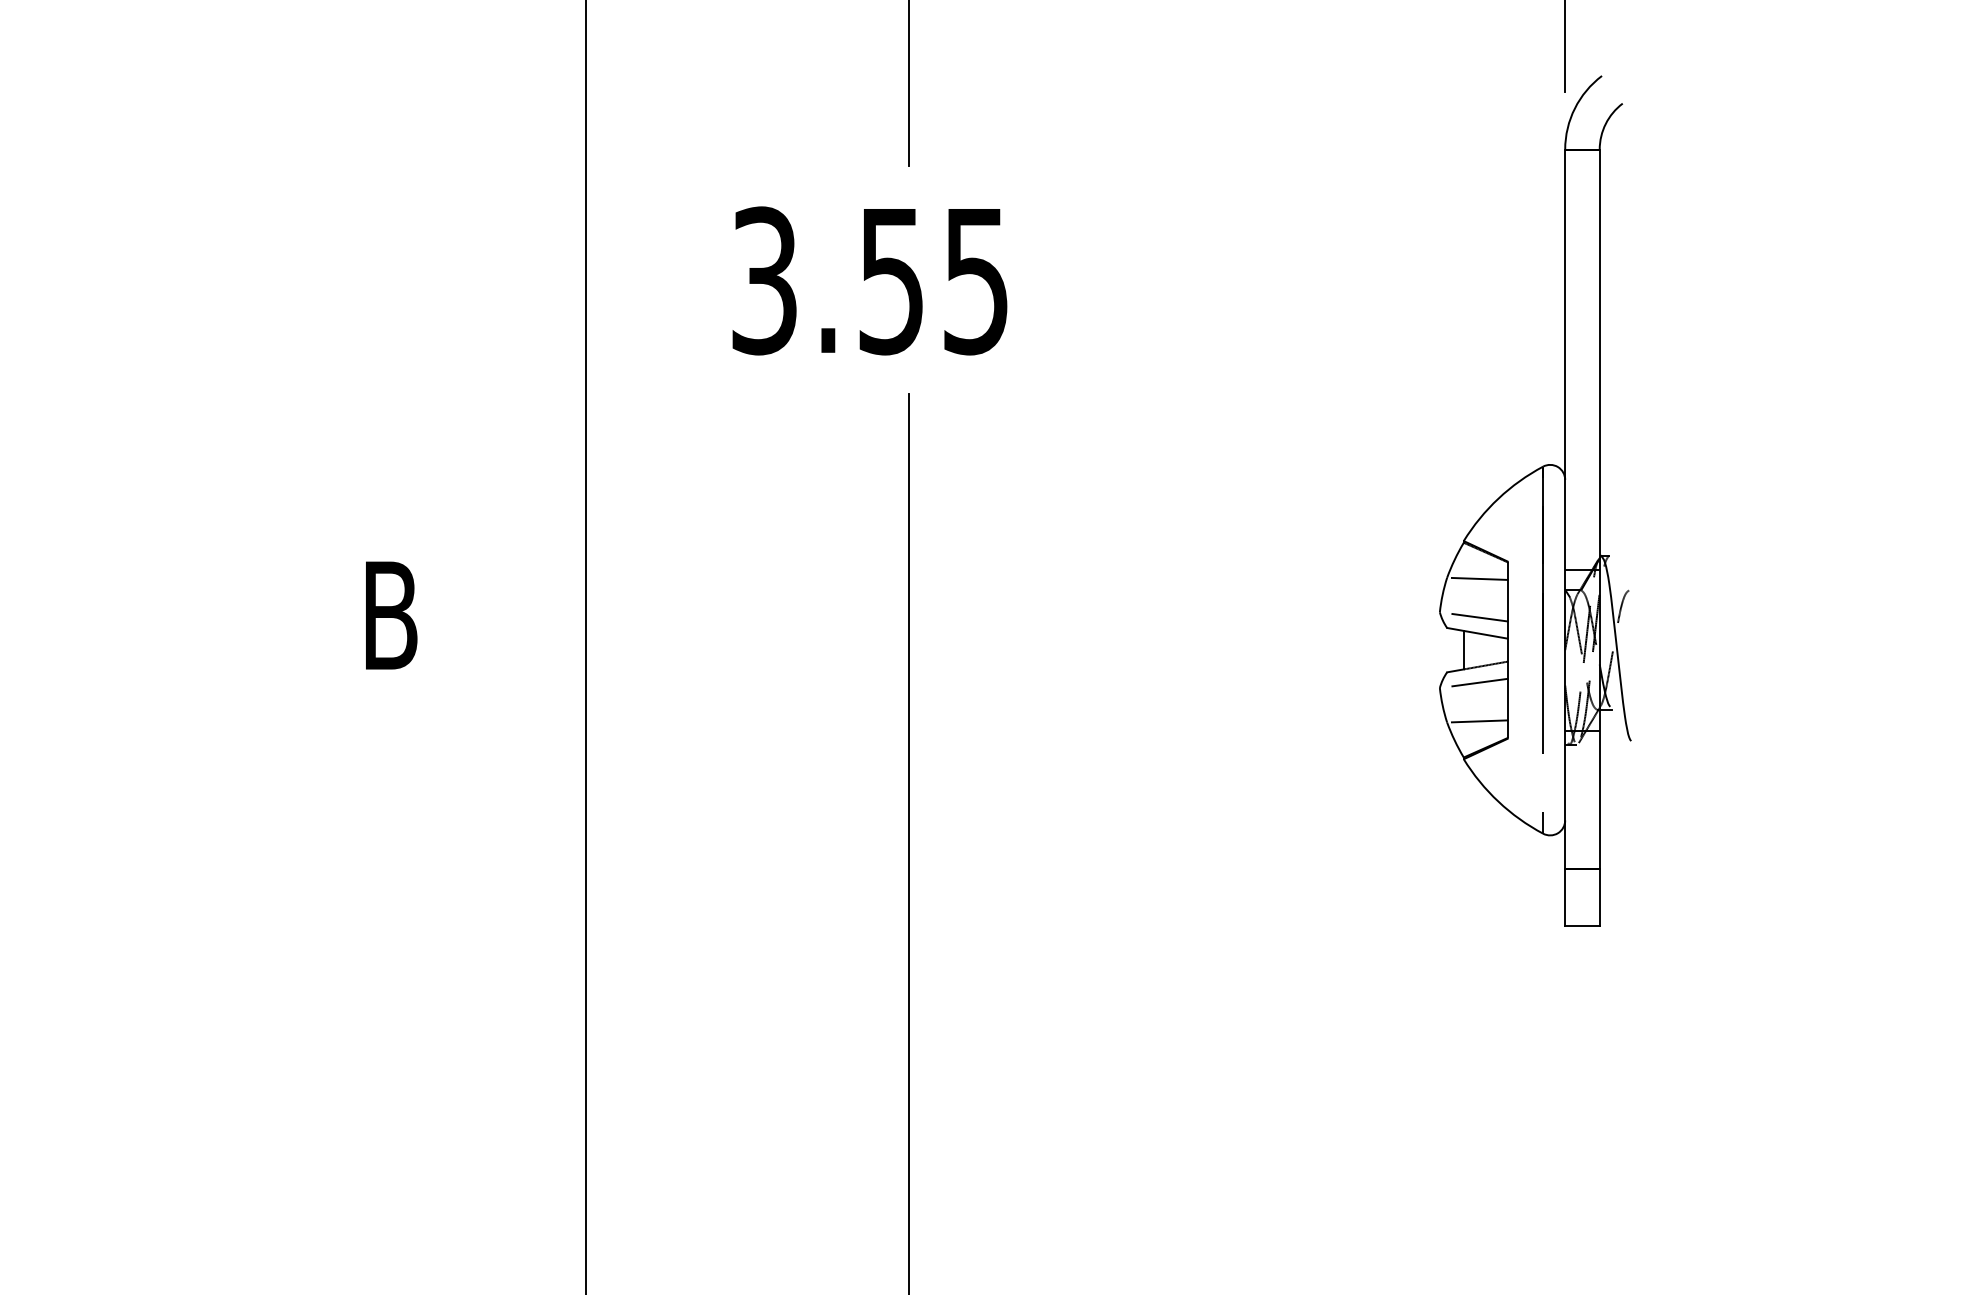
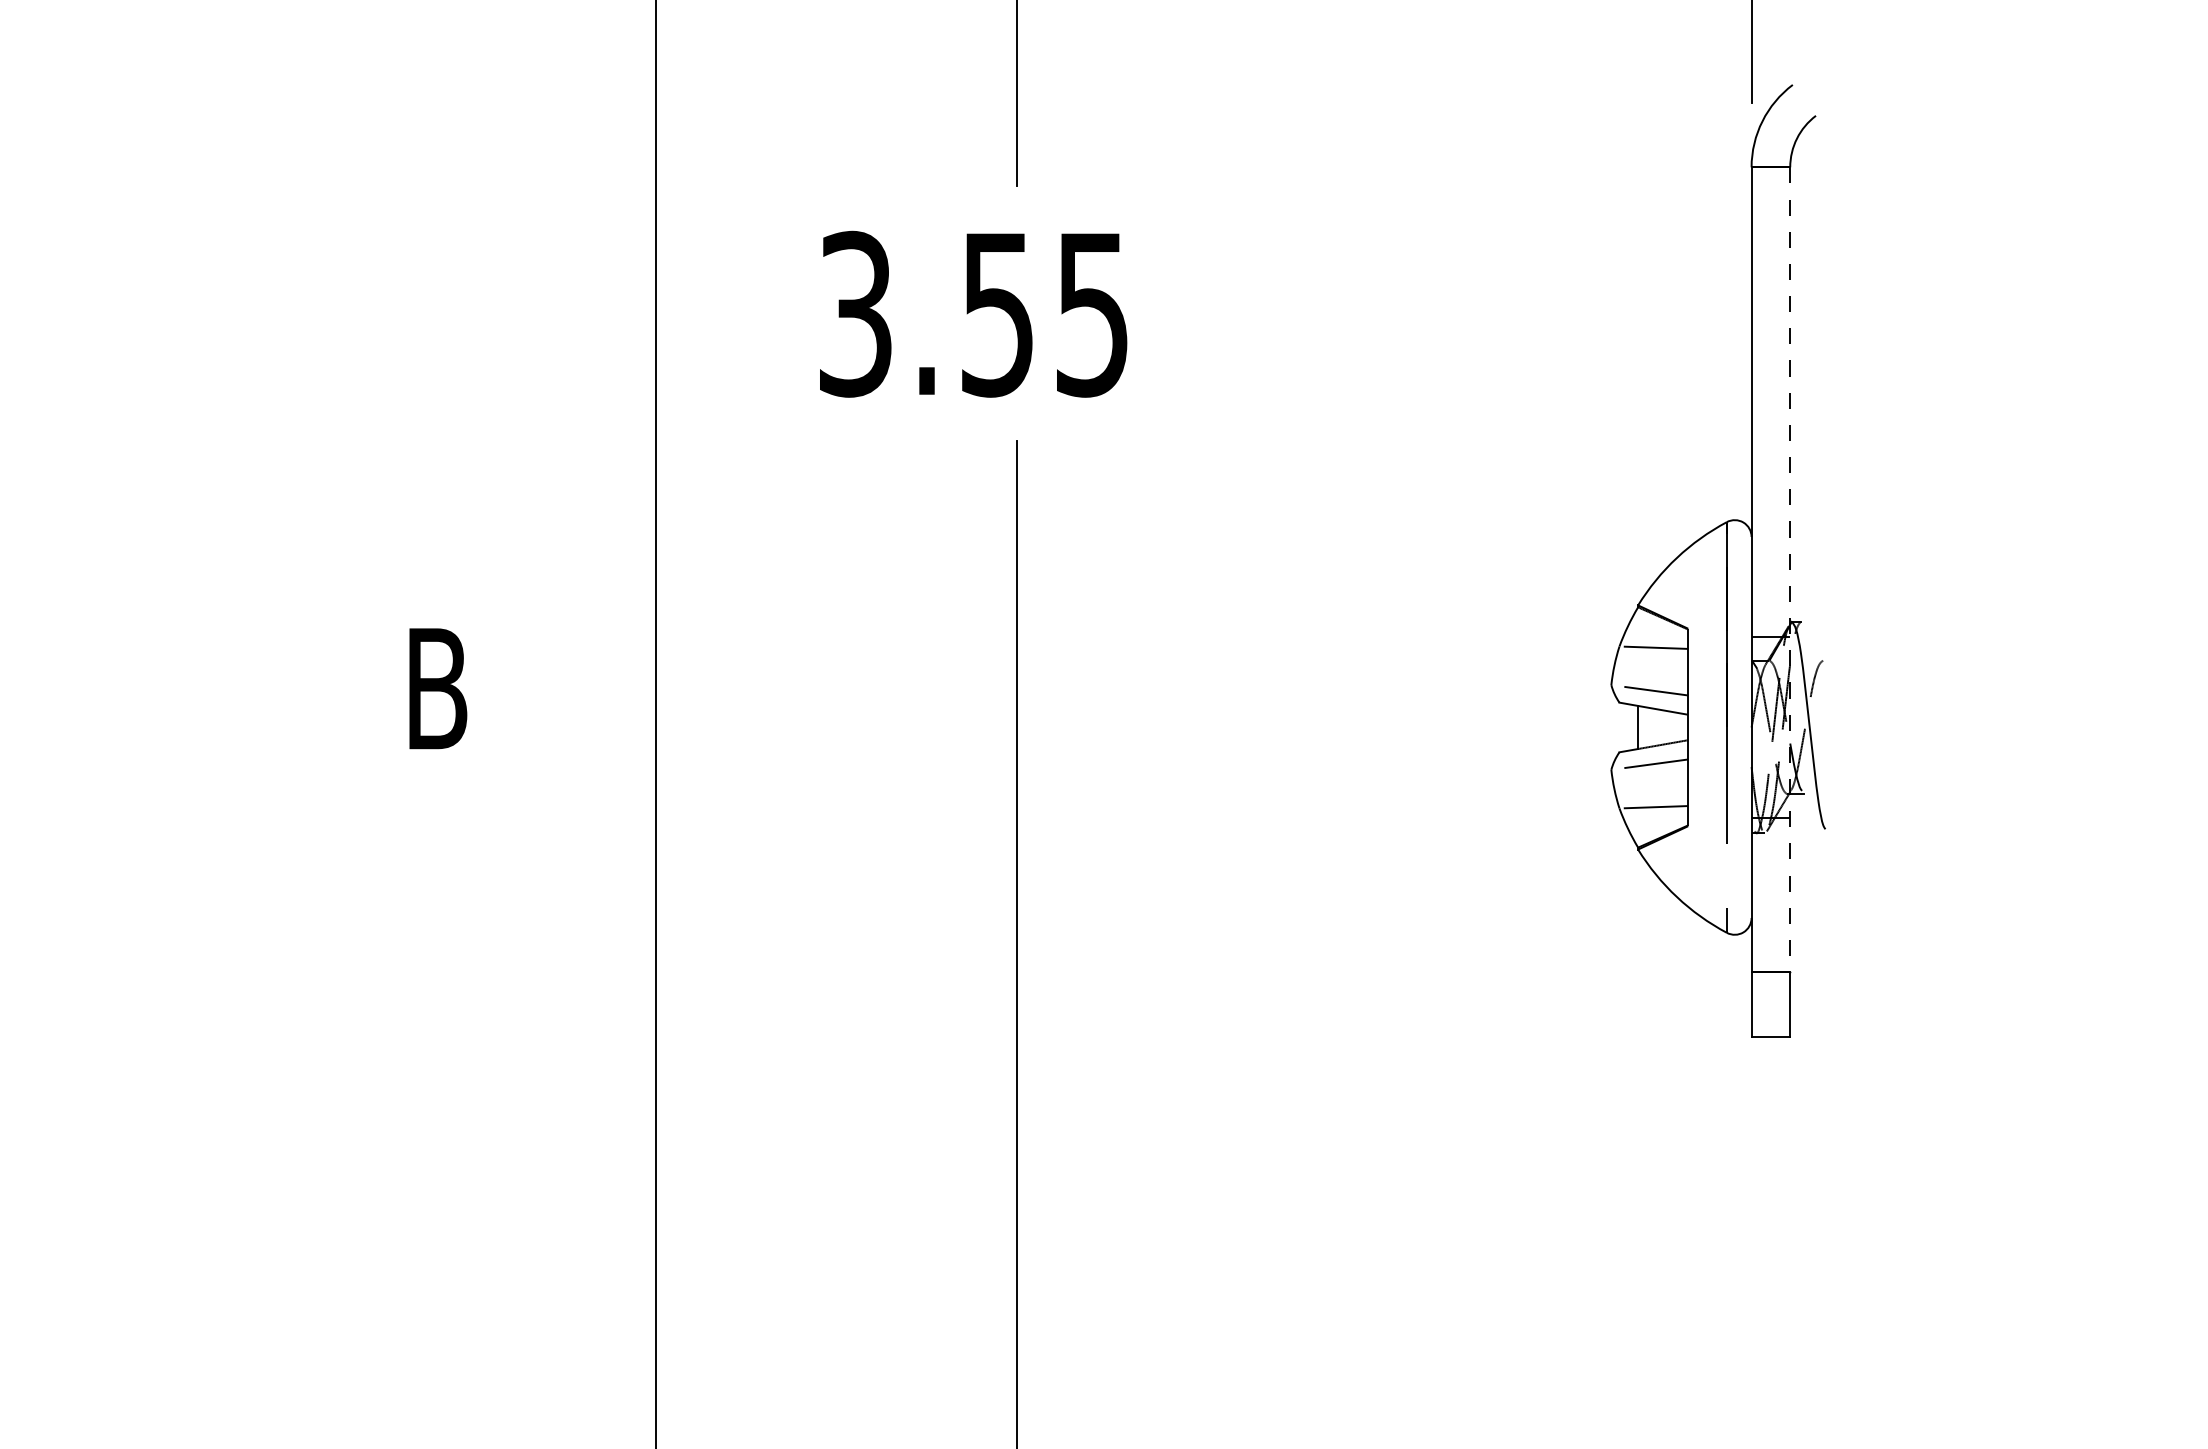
line: (1599, 509) -> (1790, 570), solid -> dashed

